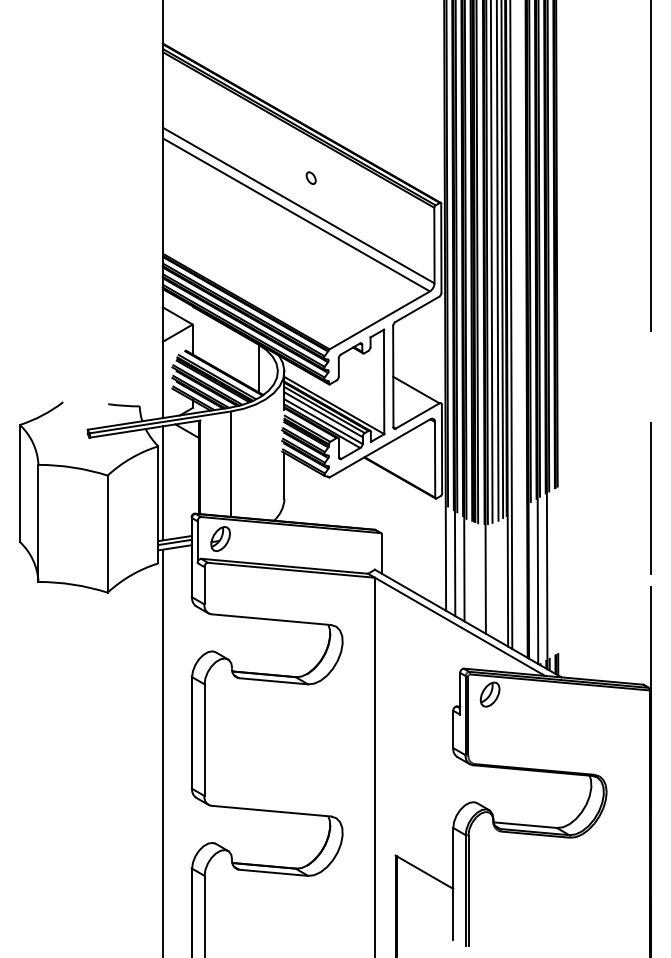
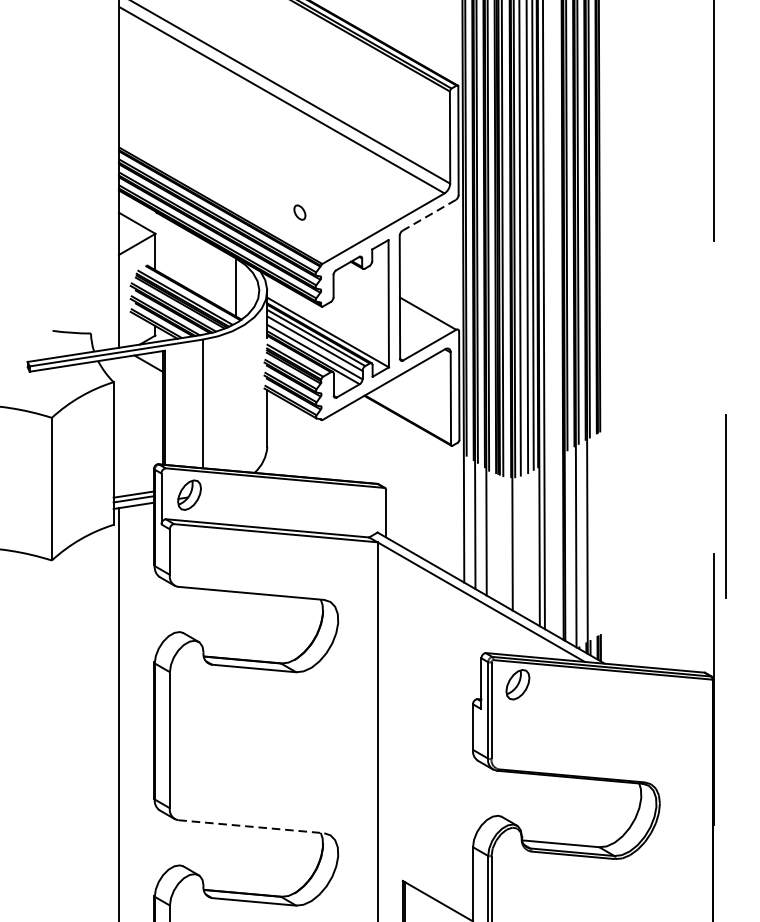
part: (310, 177) -> (299, 211), moved
line: (416, 309) -> (428, 215), solid -> dashed
line: (162, 483) -> (118, 427), removed
line: (650, 498) -> (725, 506), moved
line: (271, 811) -> (251, 827), solid -> dashed

